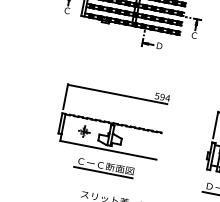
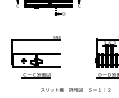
part: (110, 129) -> (35, 57), moved

